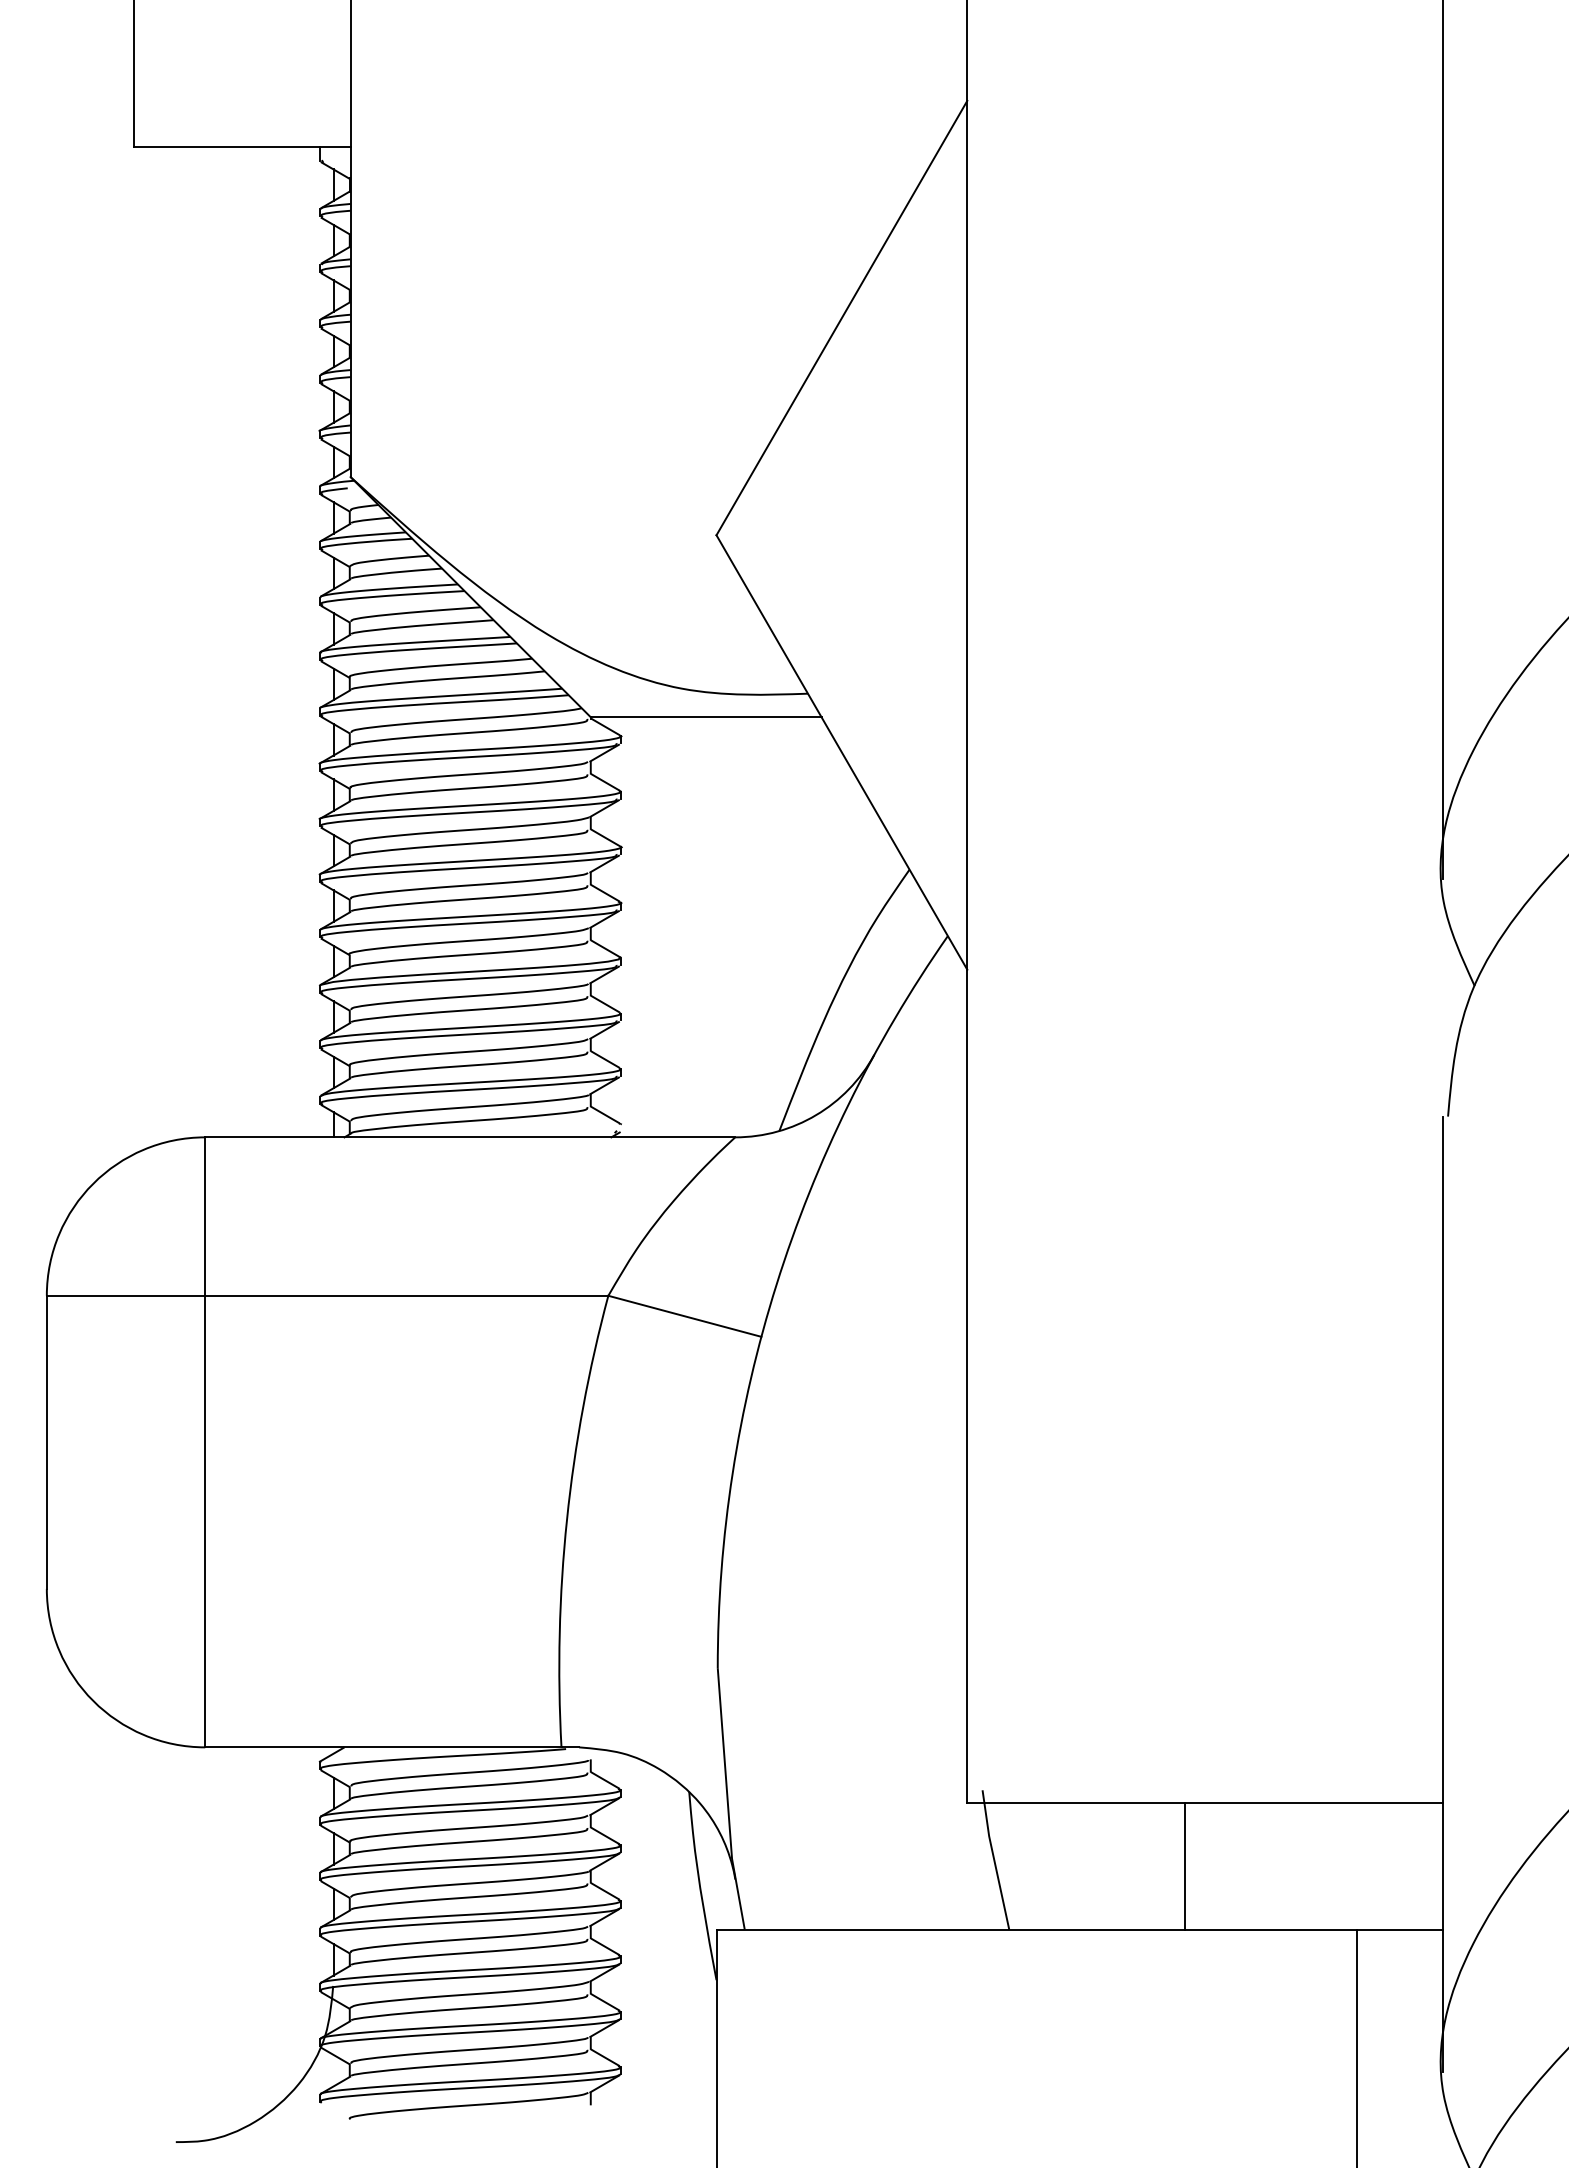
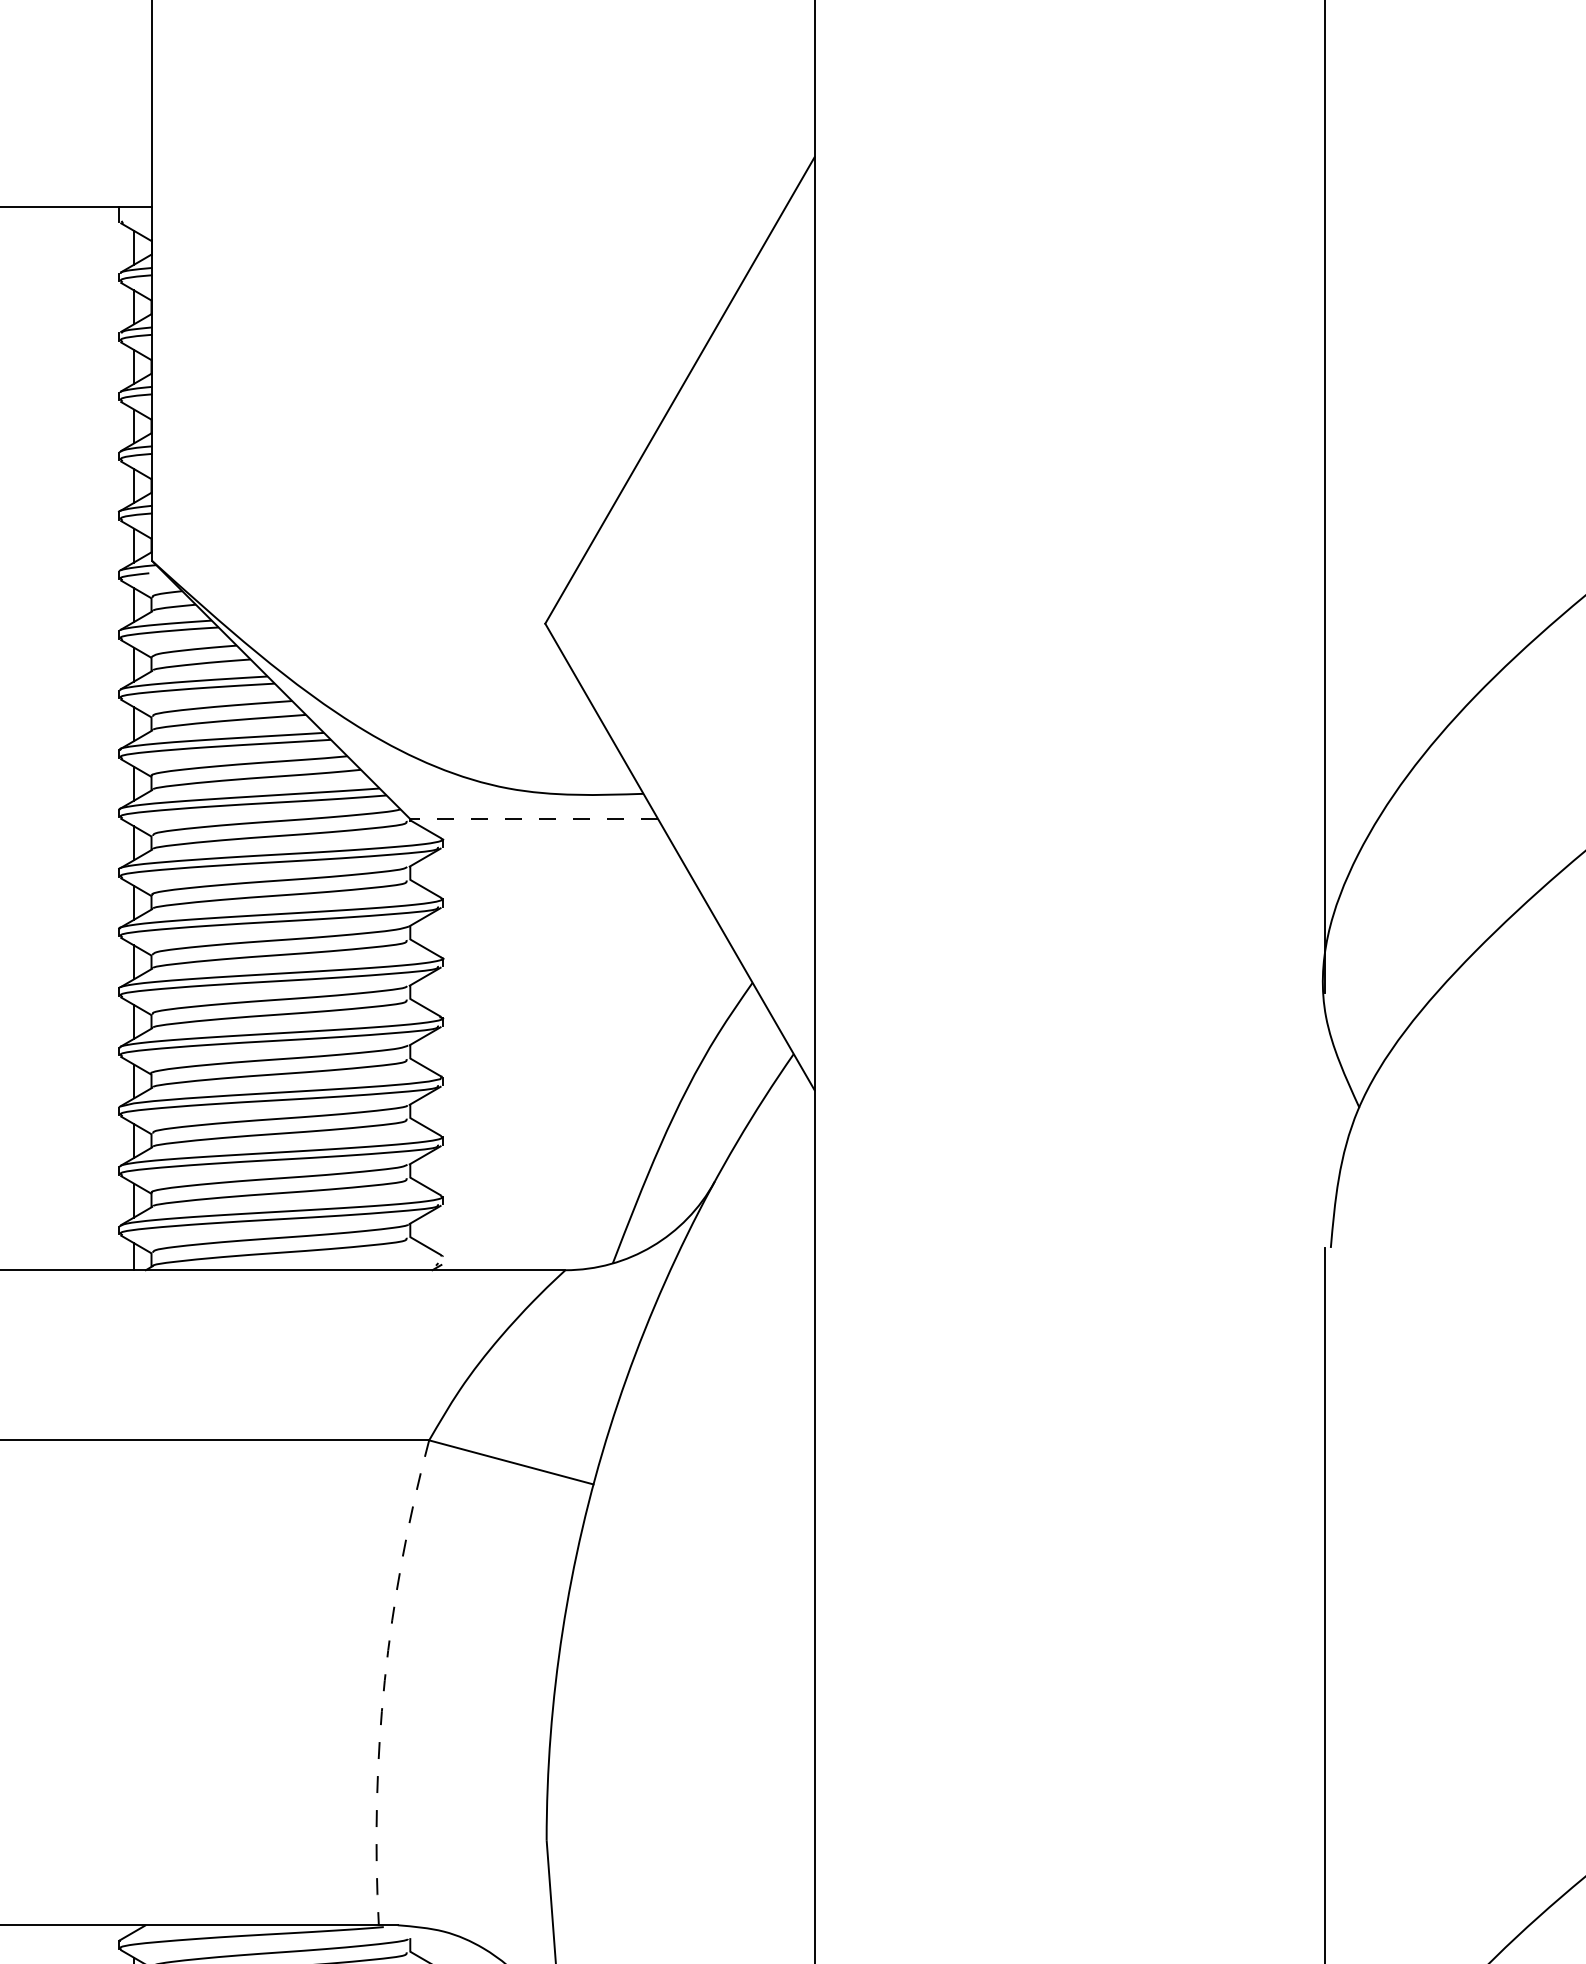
line: (705, 717) -> (533, 819), solid -> dashed
arc: (567, 1519) -> (385, 1680), solid -> dashed

